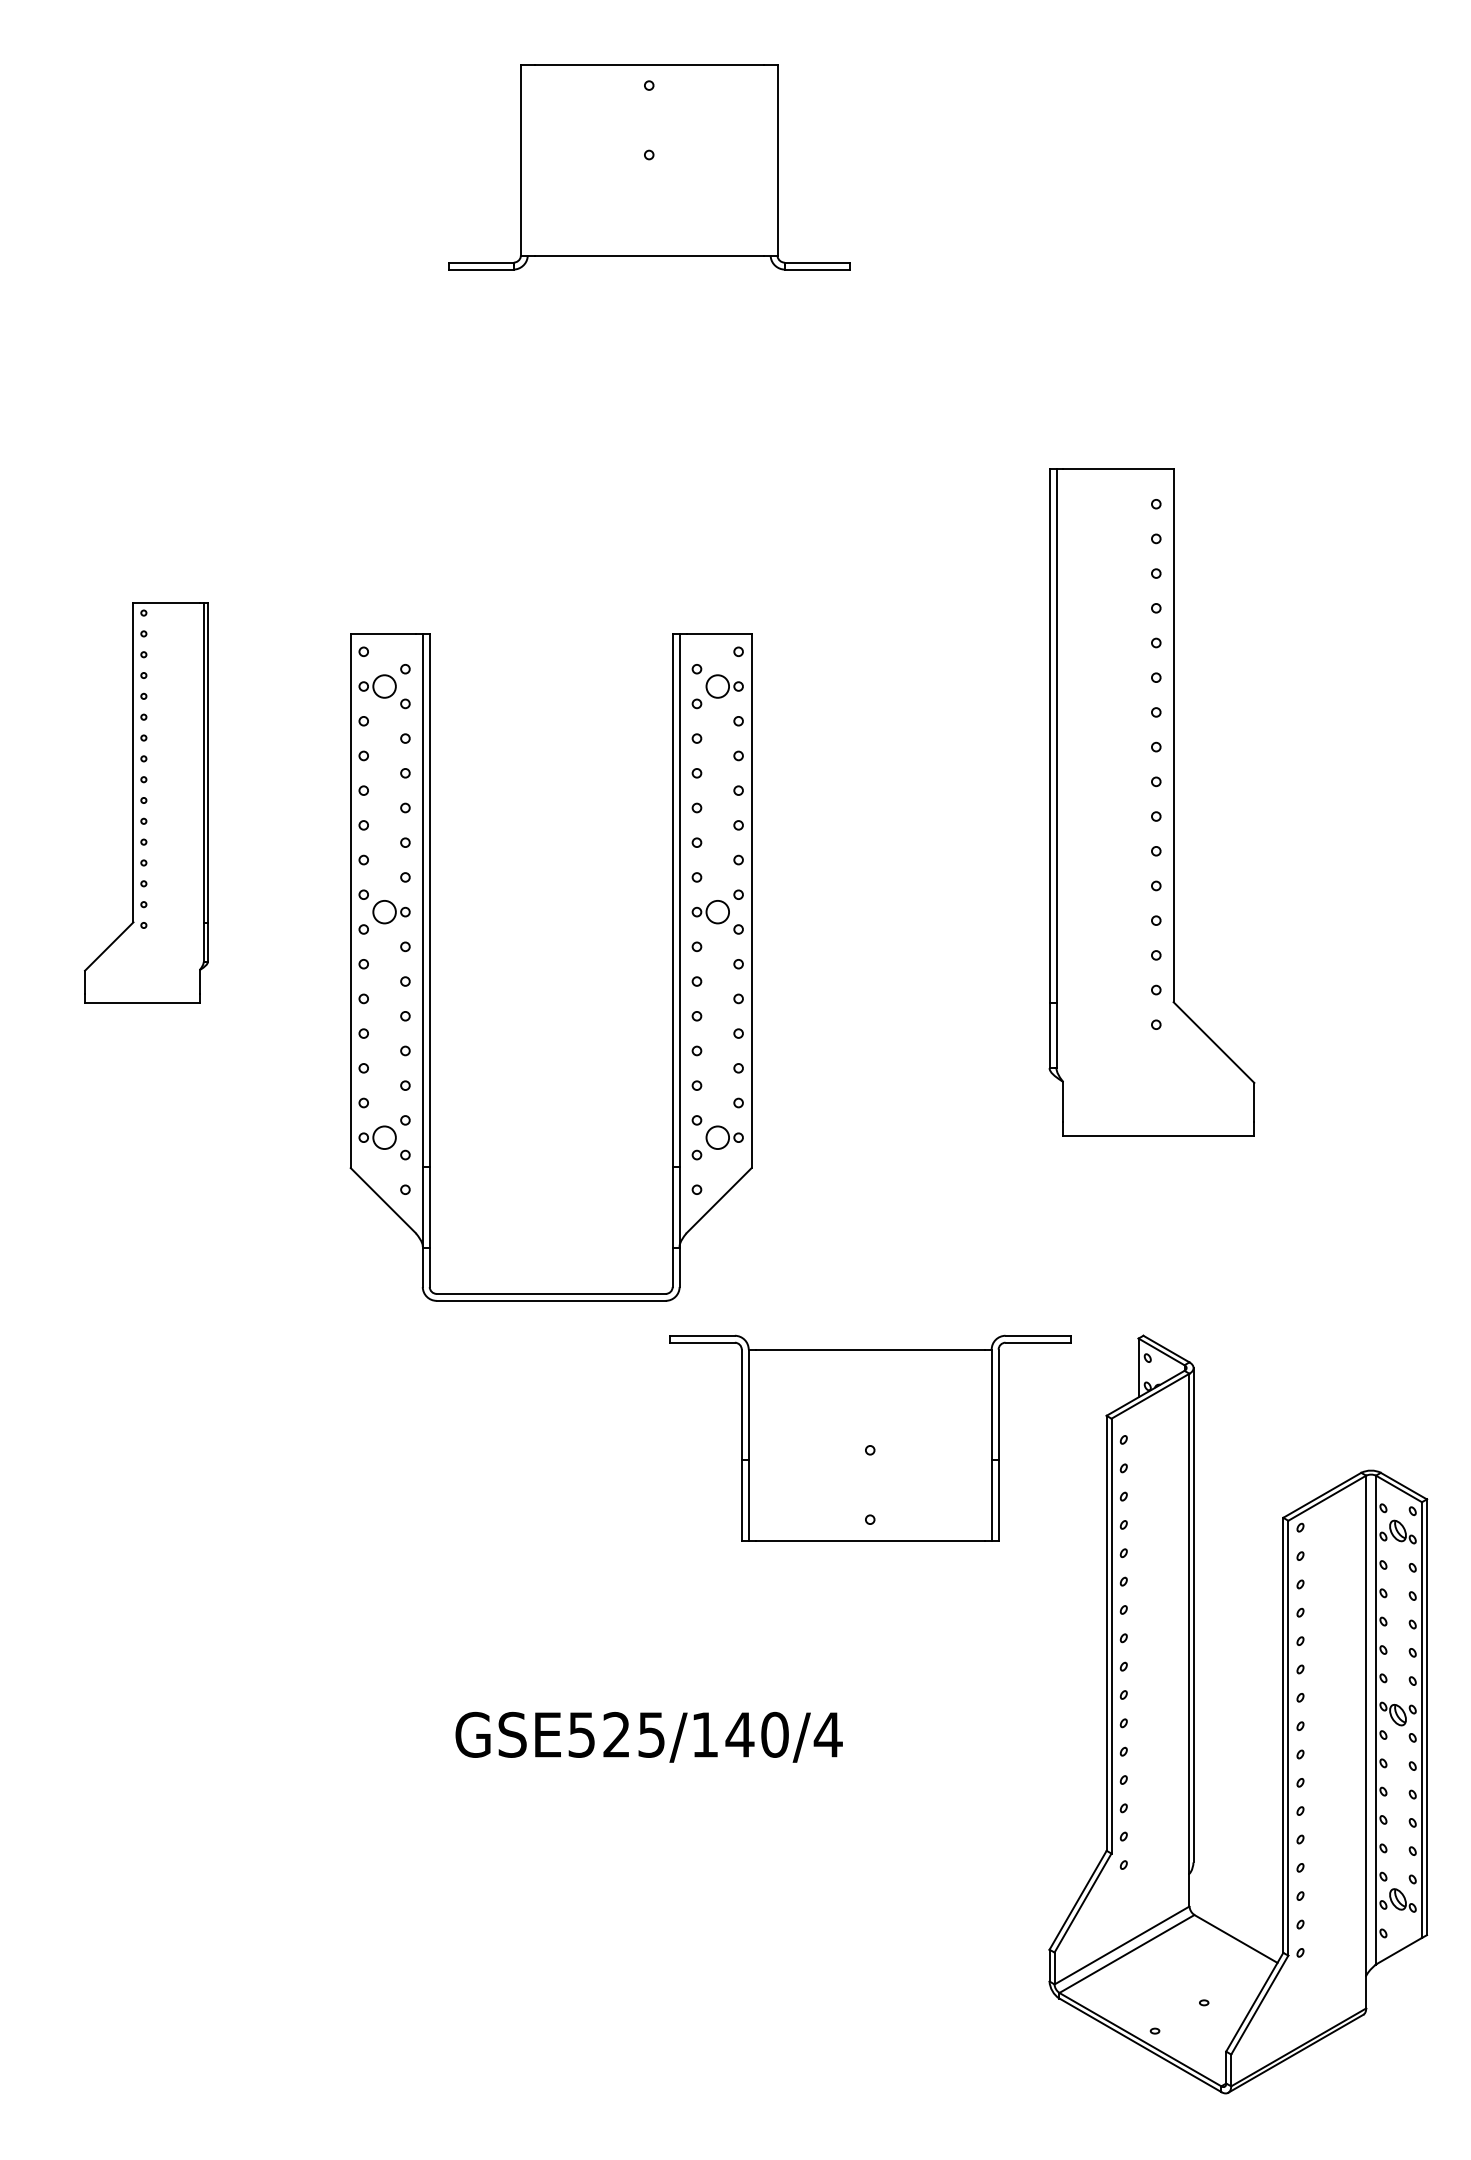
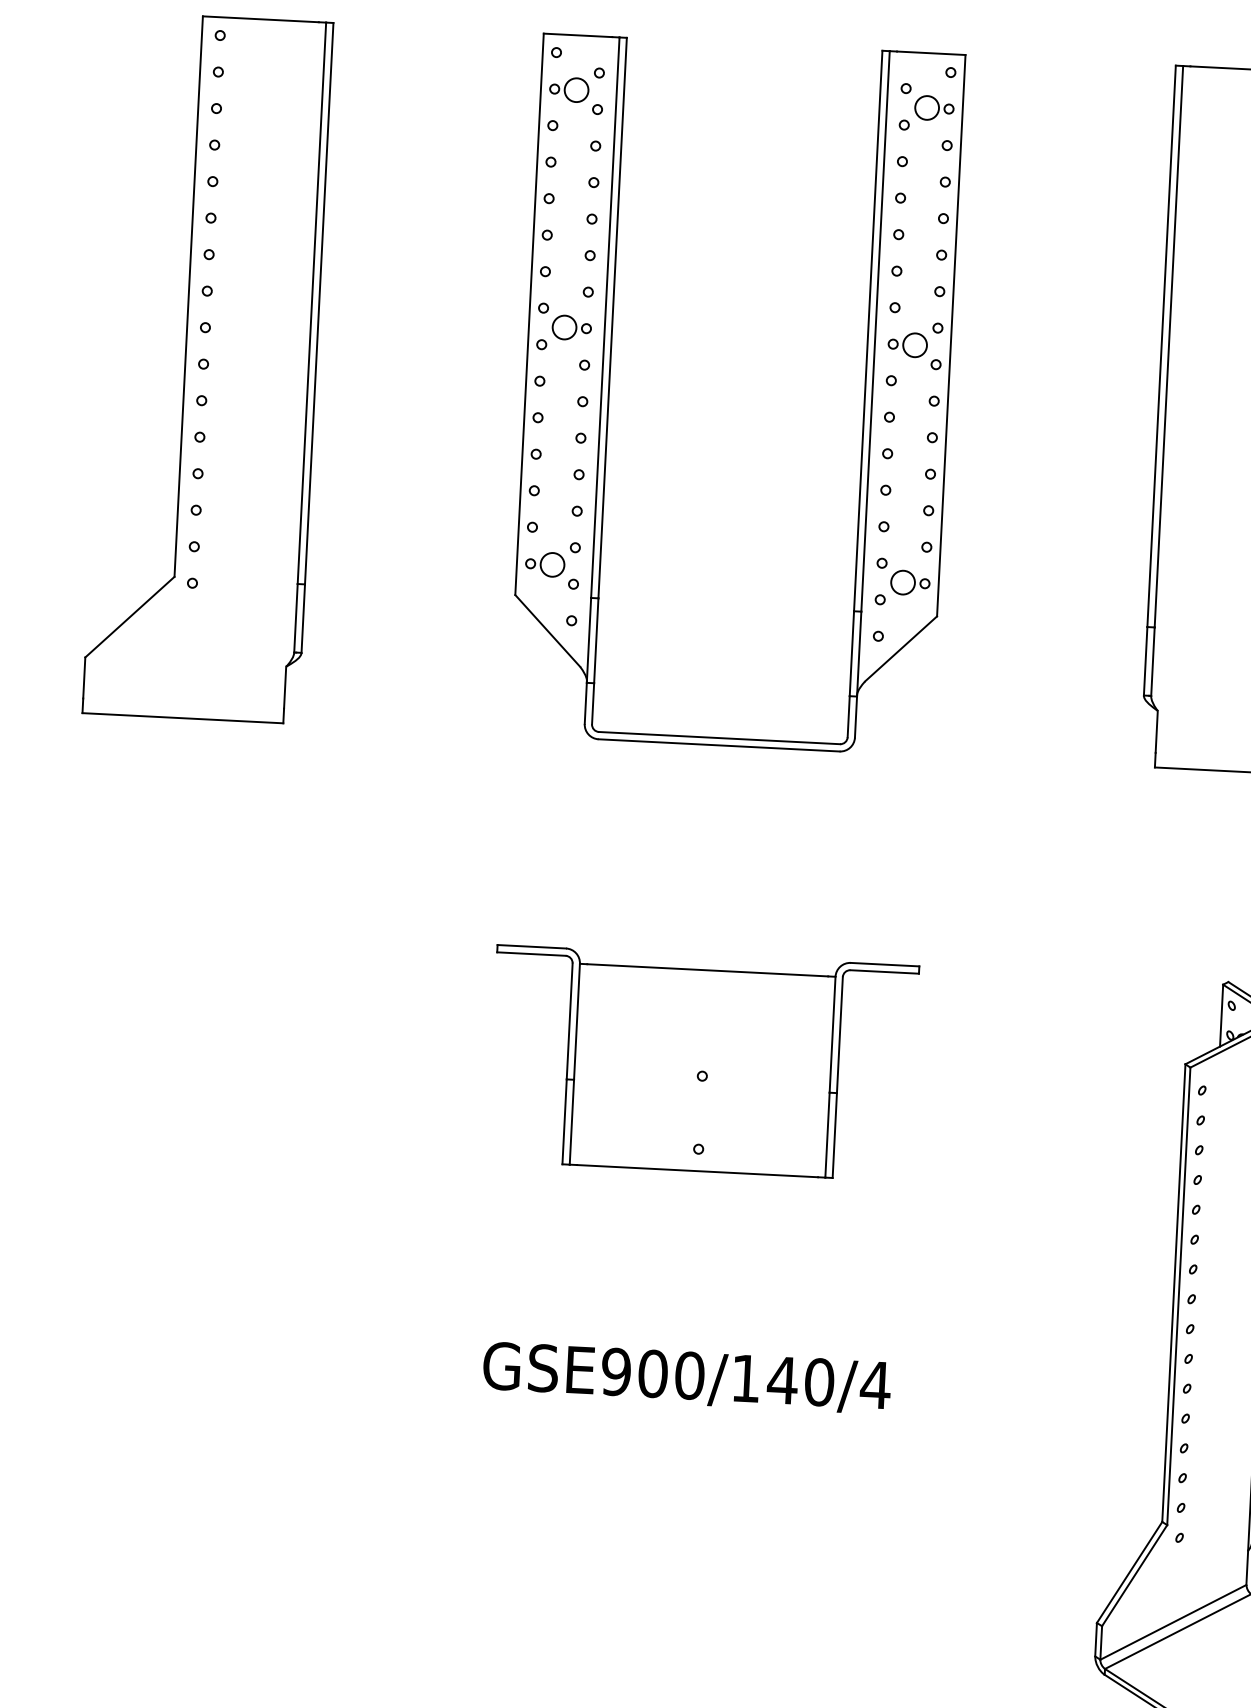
part: (146, 802) -> (208, 367), size x1.67
part: (430, 967) -> (609, 388), moved
part: (870, 1437) -> (703, 1062), moved
text: (616, 1734) -> (652, 1373), GSE525/140/4 -> GSE900/140/4

